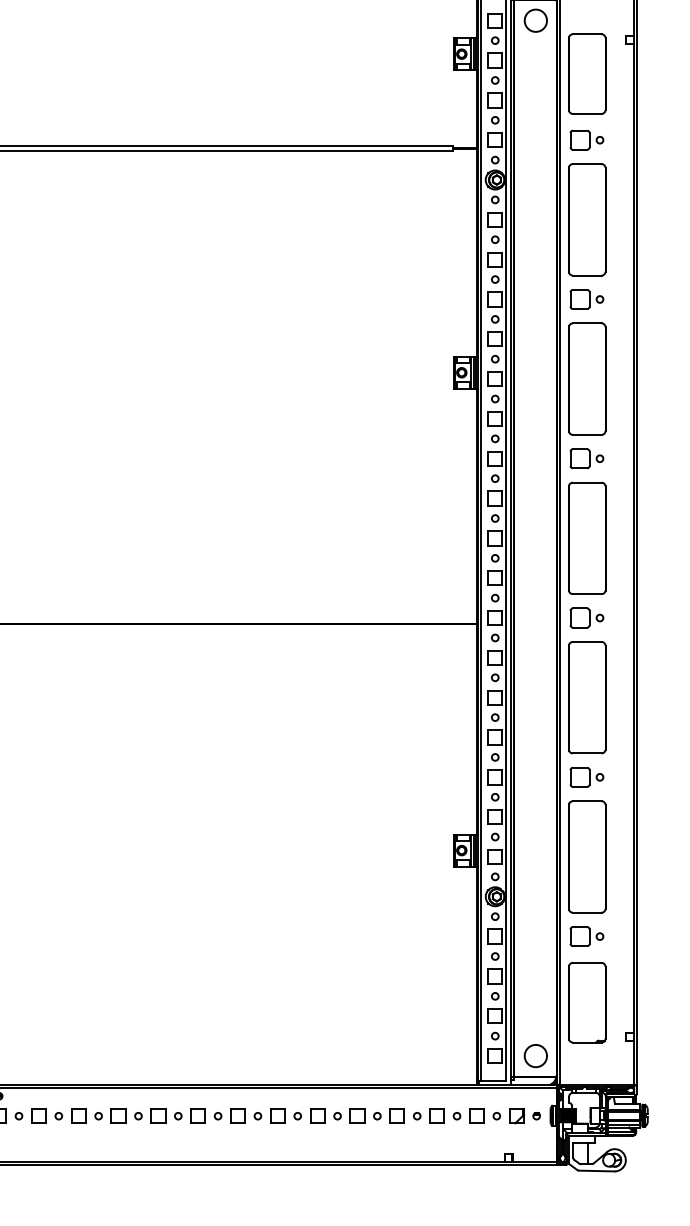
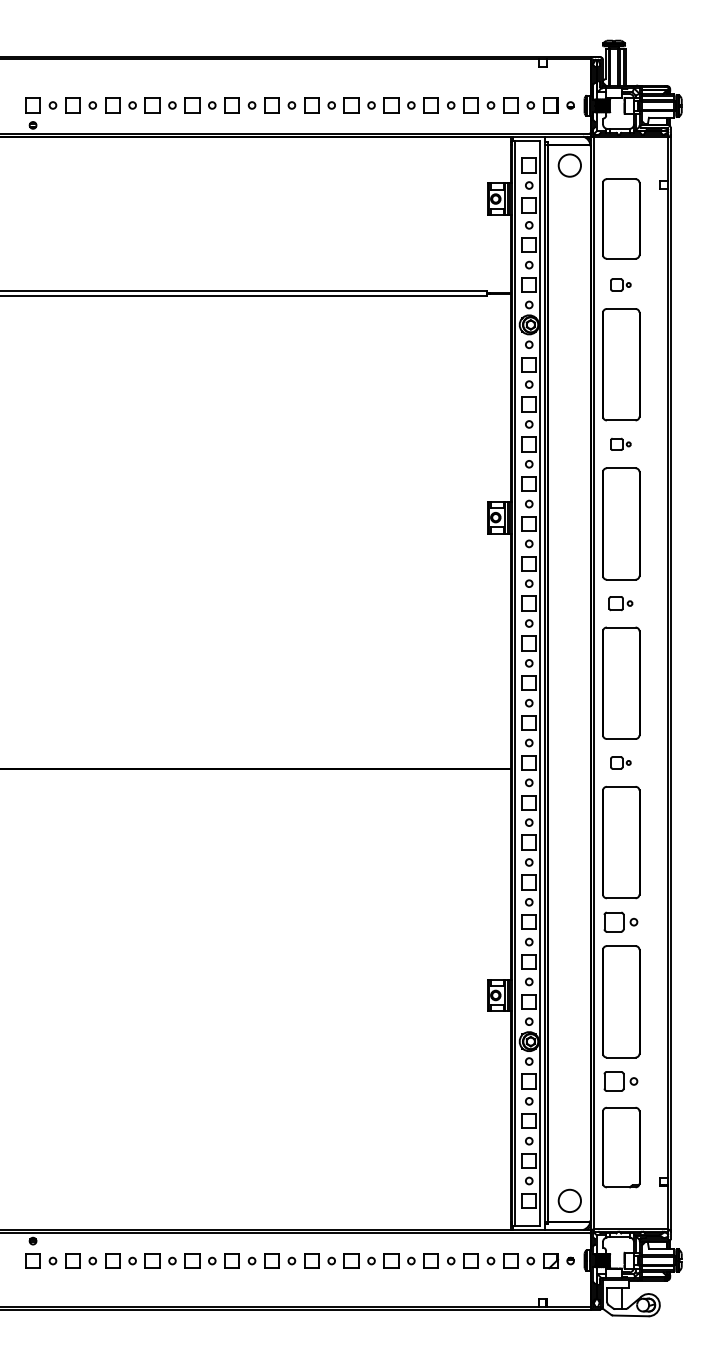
part: (586, 139) -> (620, 284), size x0.6
part: (586, 299) -> (620, 444), size x0.6
part: (586, 458) -> (620, 603), size x0.7
part: (586, 617) -> (620, 762), size x0.6

